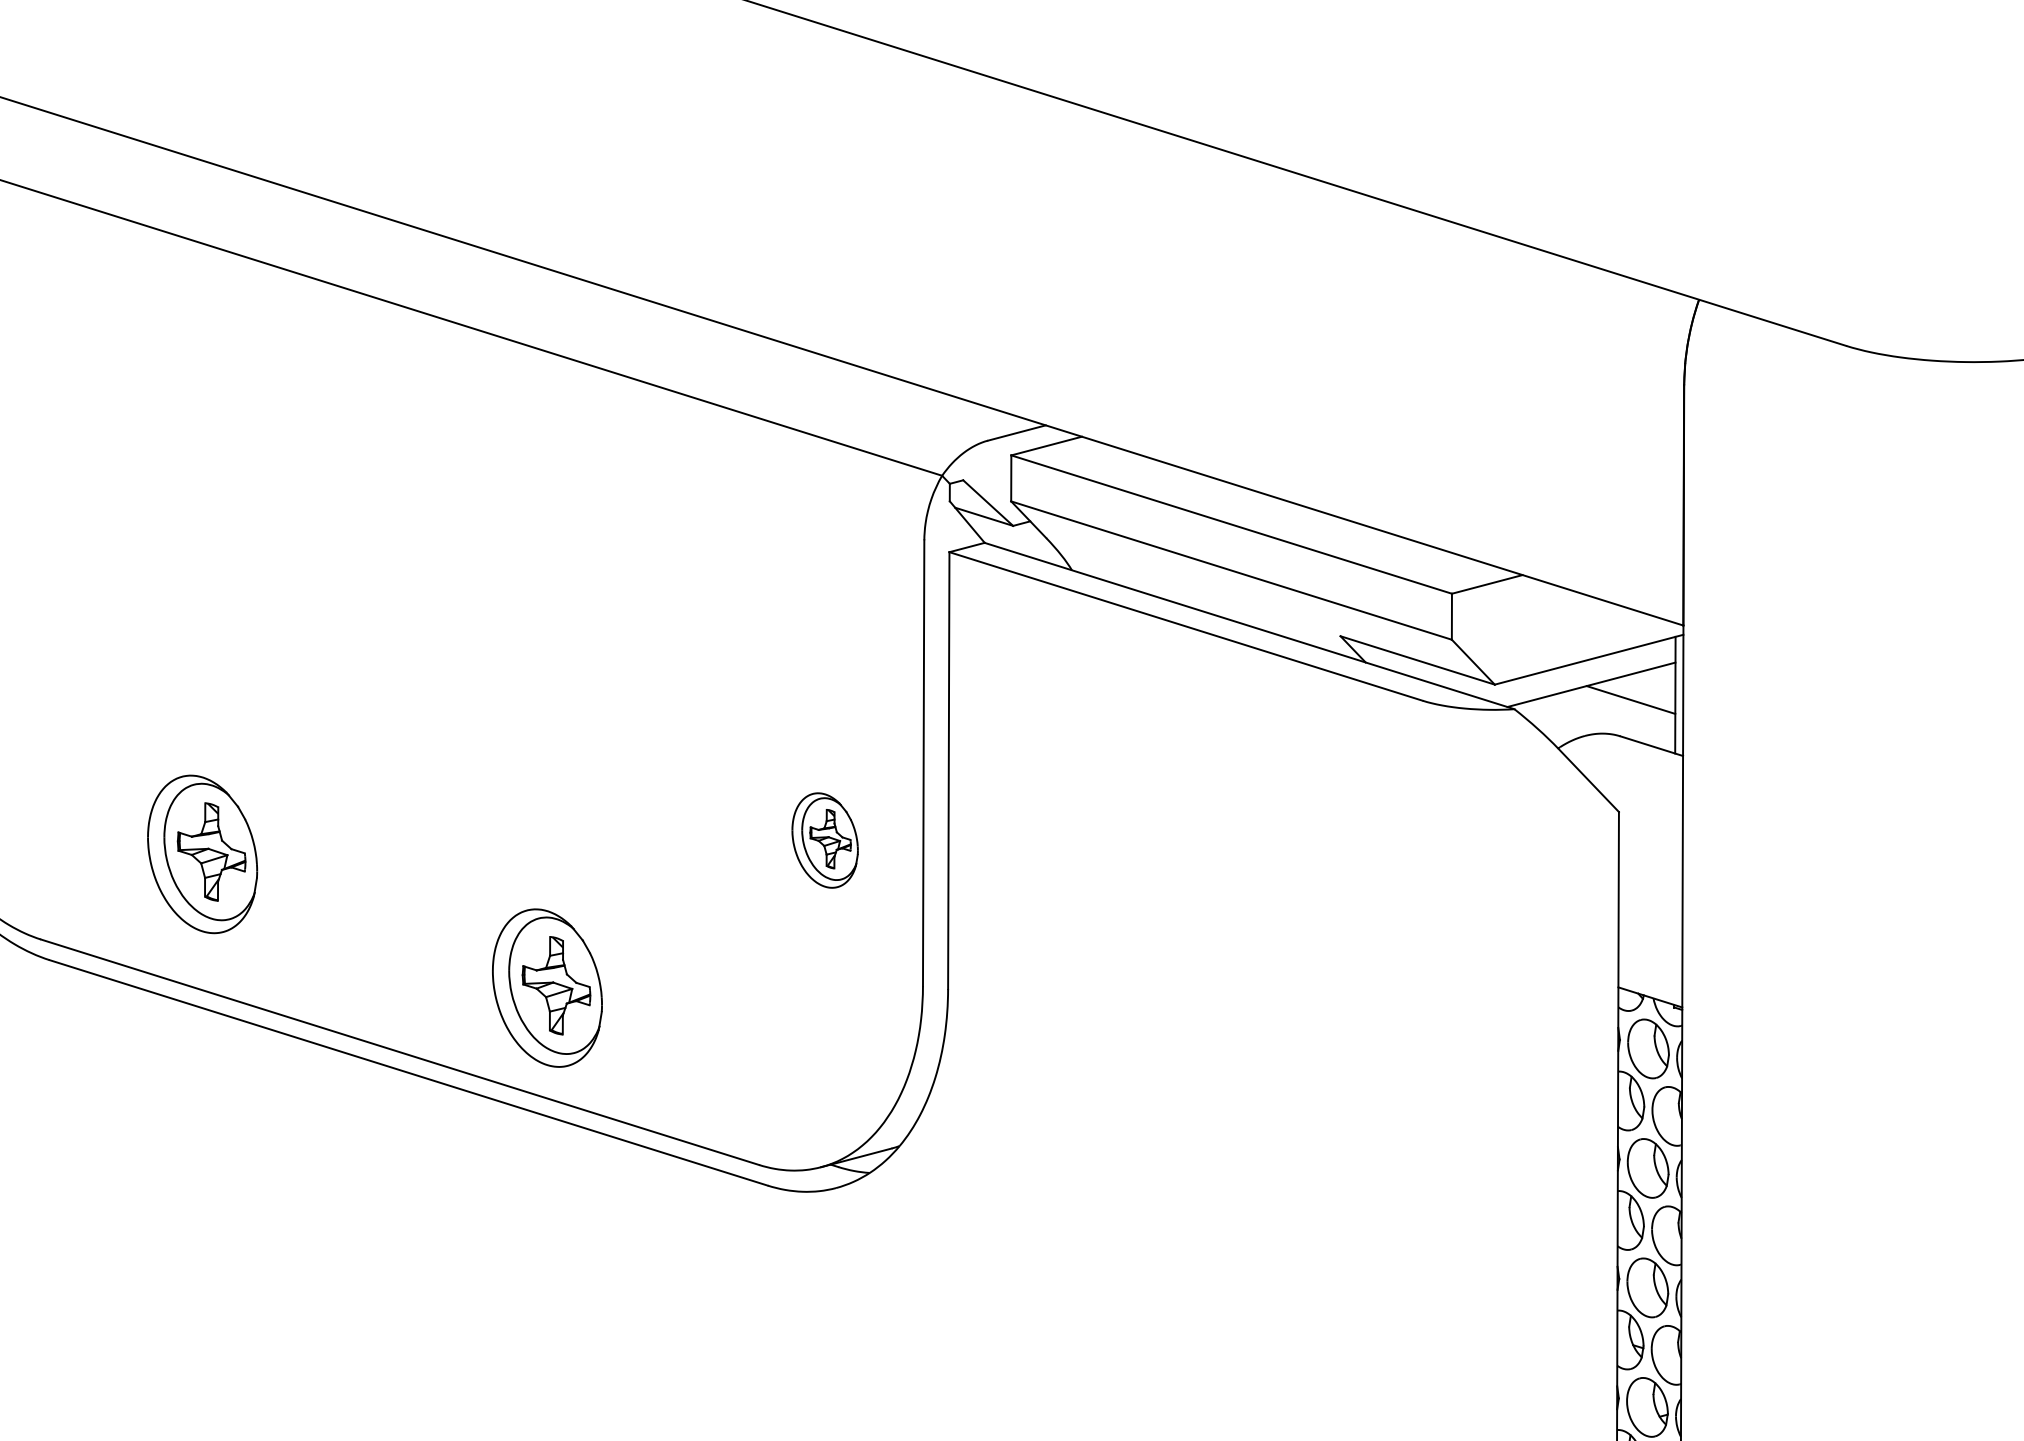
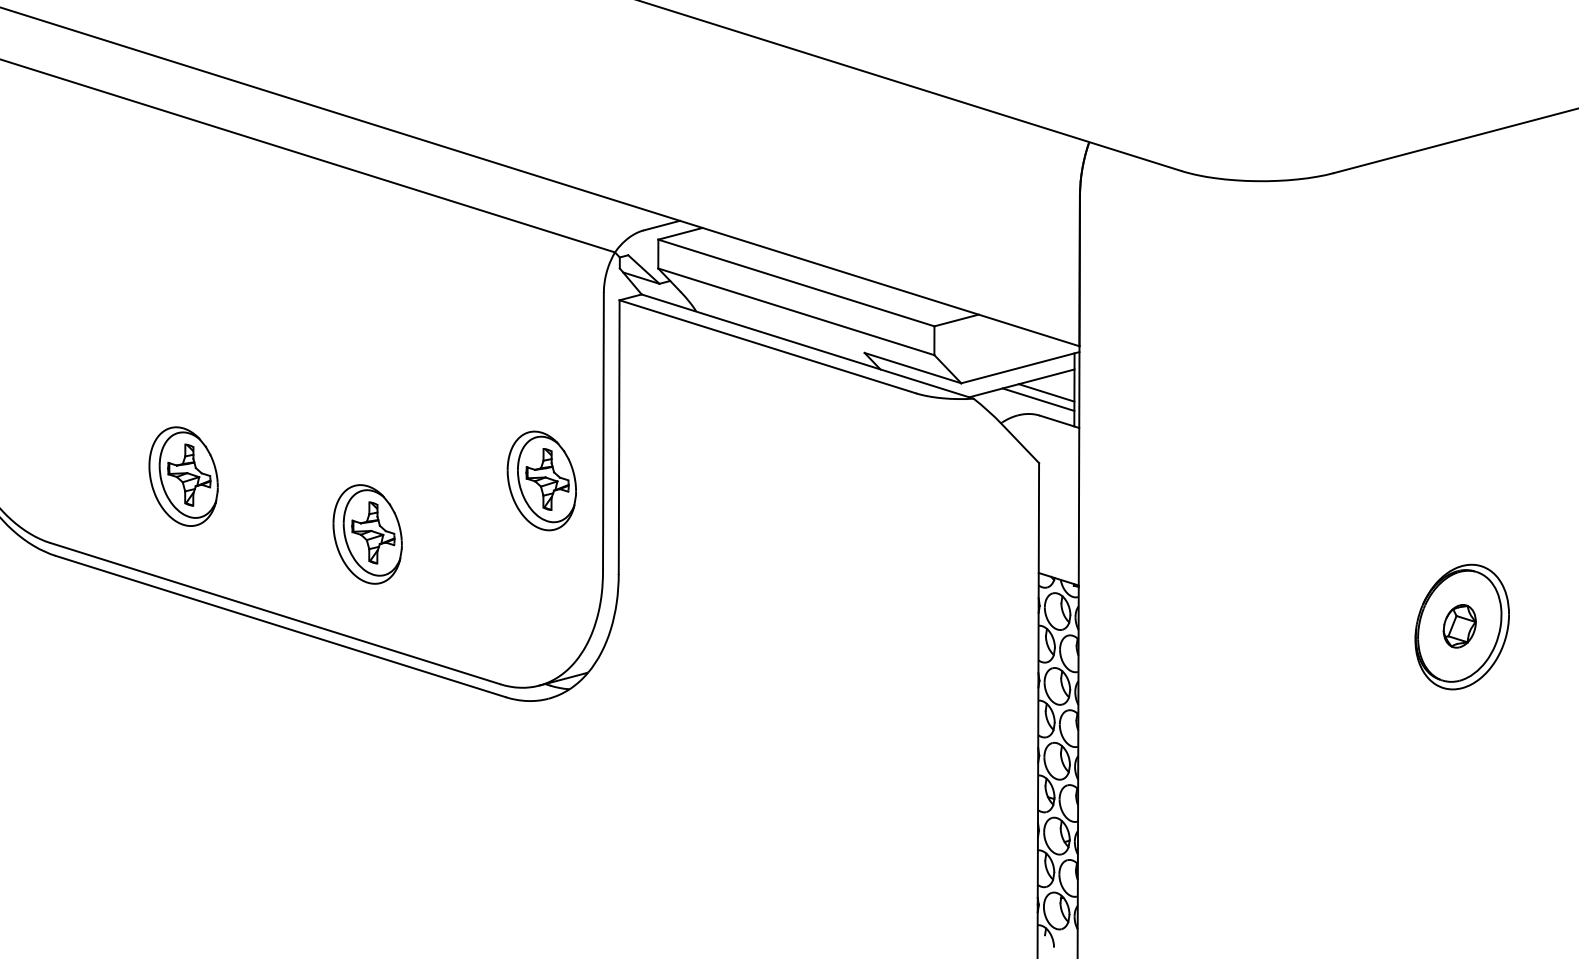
line: (1618, 710) -> (1038, 399), added
part: (824, 839) -> (541, 480), size x1.67
part: (202, 854) -> (183, 476), moved
part: (547, 988) -> (367, 534), moved

